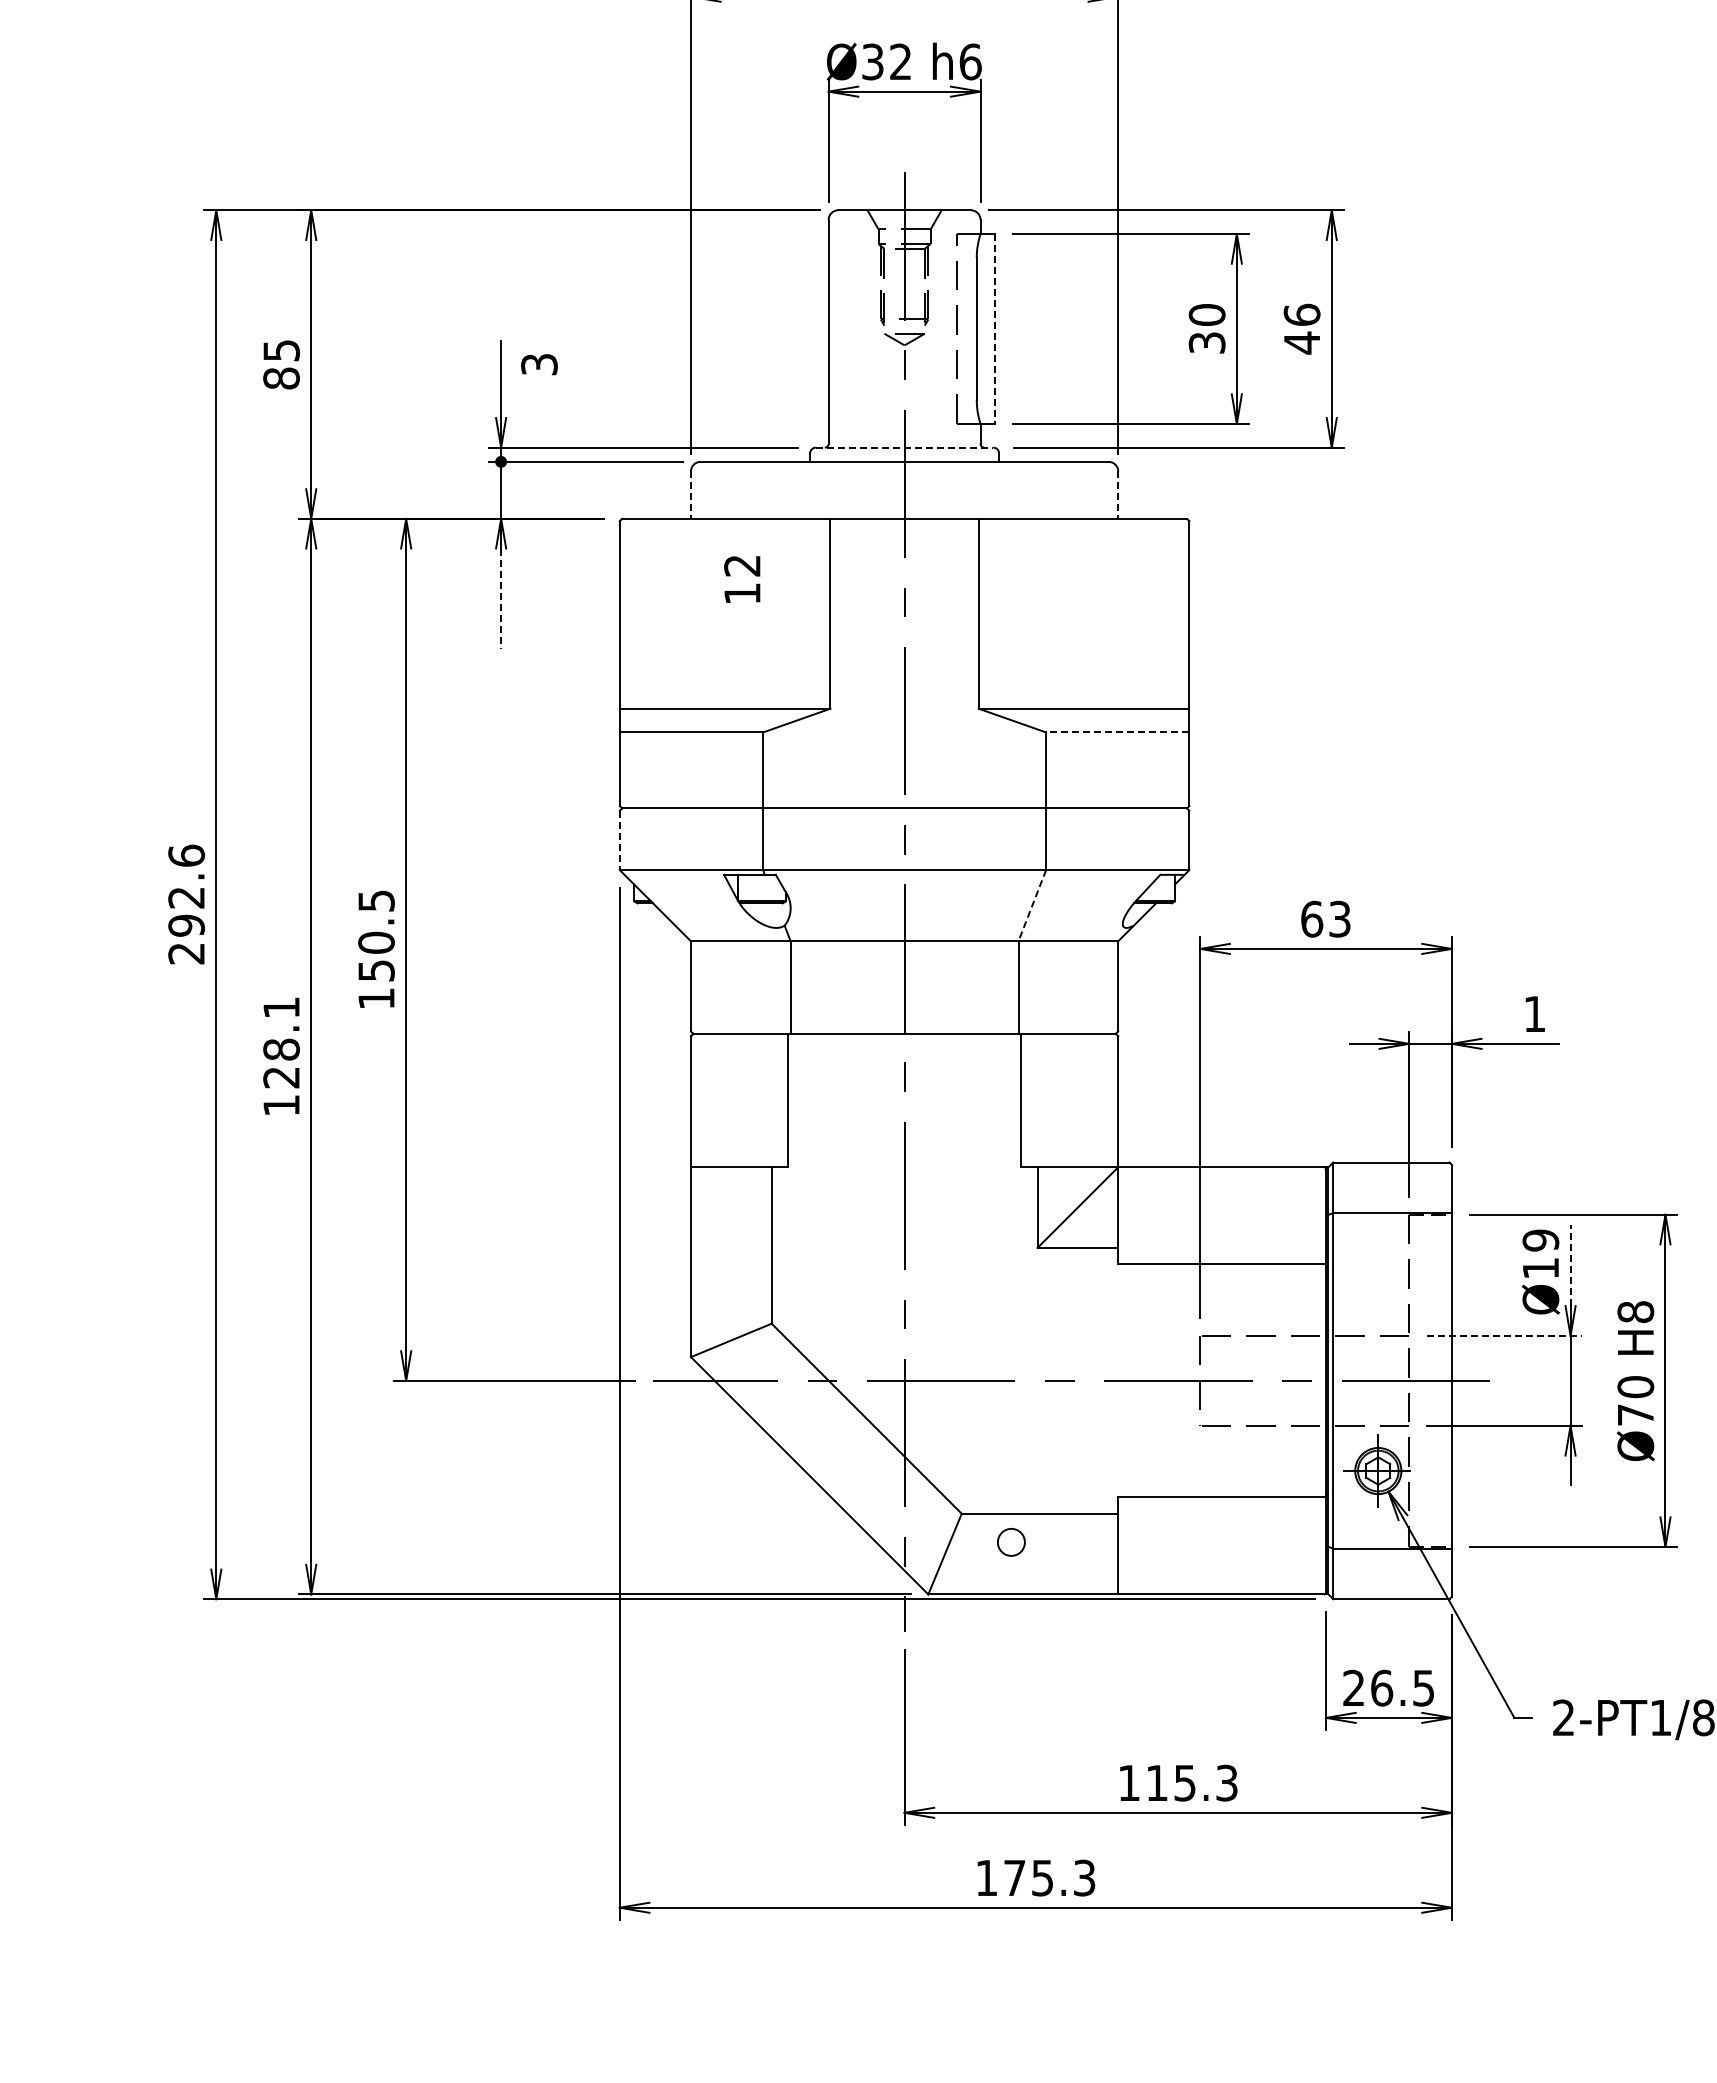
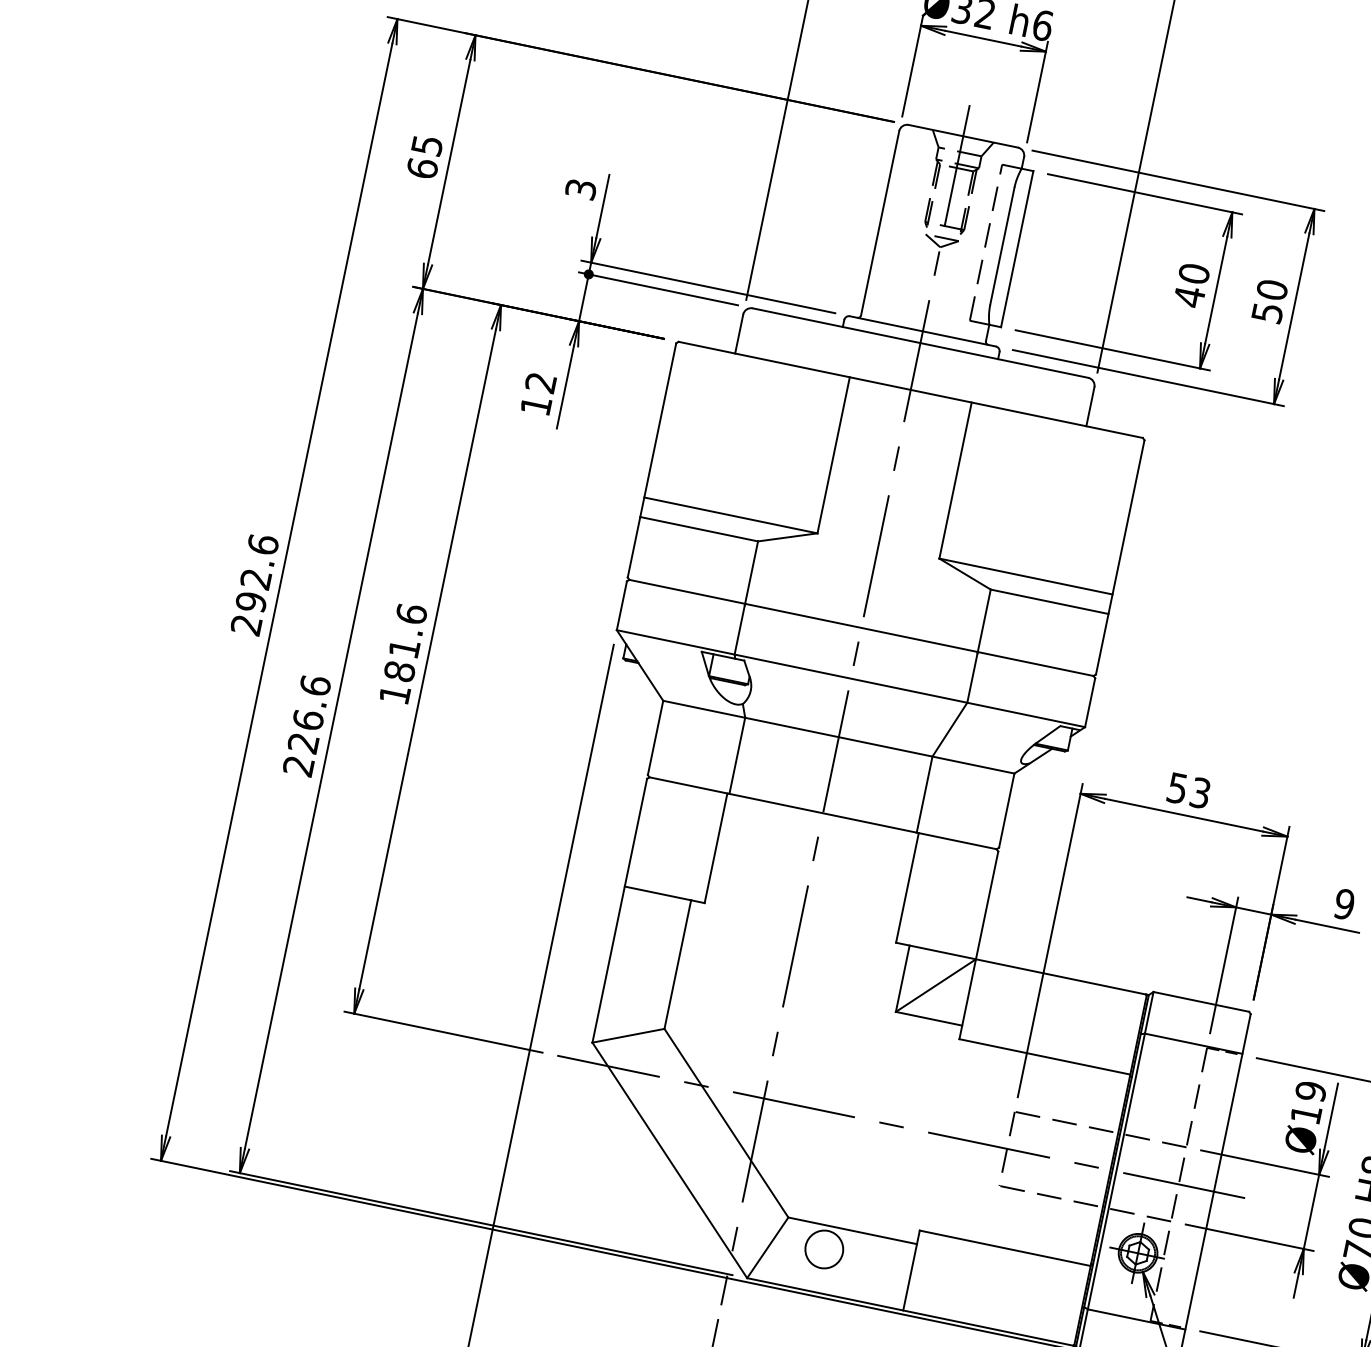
line: (994, 328) -> (1017, 248), dashed -> solid
text: (1301, 328) -> (1269, 300), 46 -> 50
text: (1206, 342) -> (1188, 296), 30 -> 40
text: (539, 364) -> (581, 189), moved
text: (281, 378) -> (422, 168), 85 -> 65
line: (904, 447) -> (922, 331), dashed -> solid
line: (691, 495) -> (739, 334), dashed -> solid
line: (1118, 495) -> (1090, 407), dashed -> solid
text: (742, 579) -> (538, 393), moved
line: (501, 599) -> (565, 387), dashed -> solid
line: (1117, 732) -> (1049, 601), dashed -> solid
line: (619, 840) -> (621, 605), dashed -> solid
line: (1032, 906) -> (949, 730), dashed -> solid
text: (1312, 918) -> (1178, 787), 63 -> 53
text: (376, 935) -> (405, 642), 150.5 -> 181.6
text: (1534, 1013) -> (1344, 903), 1 -> 9
text: (281, 1056) -> (307, 725), 128.1 -> 226.6
line: (1570, 1265) -> (1331, 1117), dashed -> solid
line: (1504, 1335) -> (1264, 1163), dashed -> solid
circle: (1010, 1541) -> (823, 1248), size x1.67

